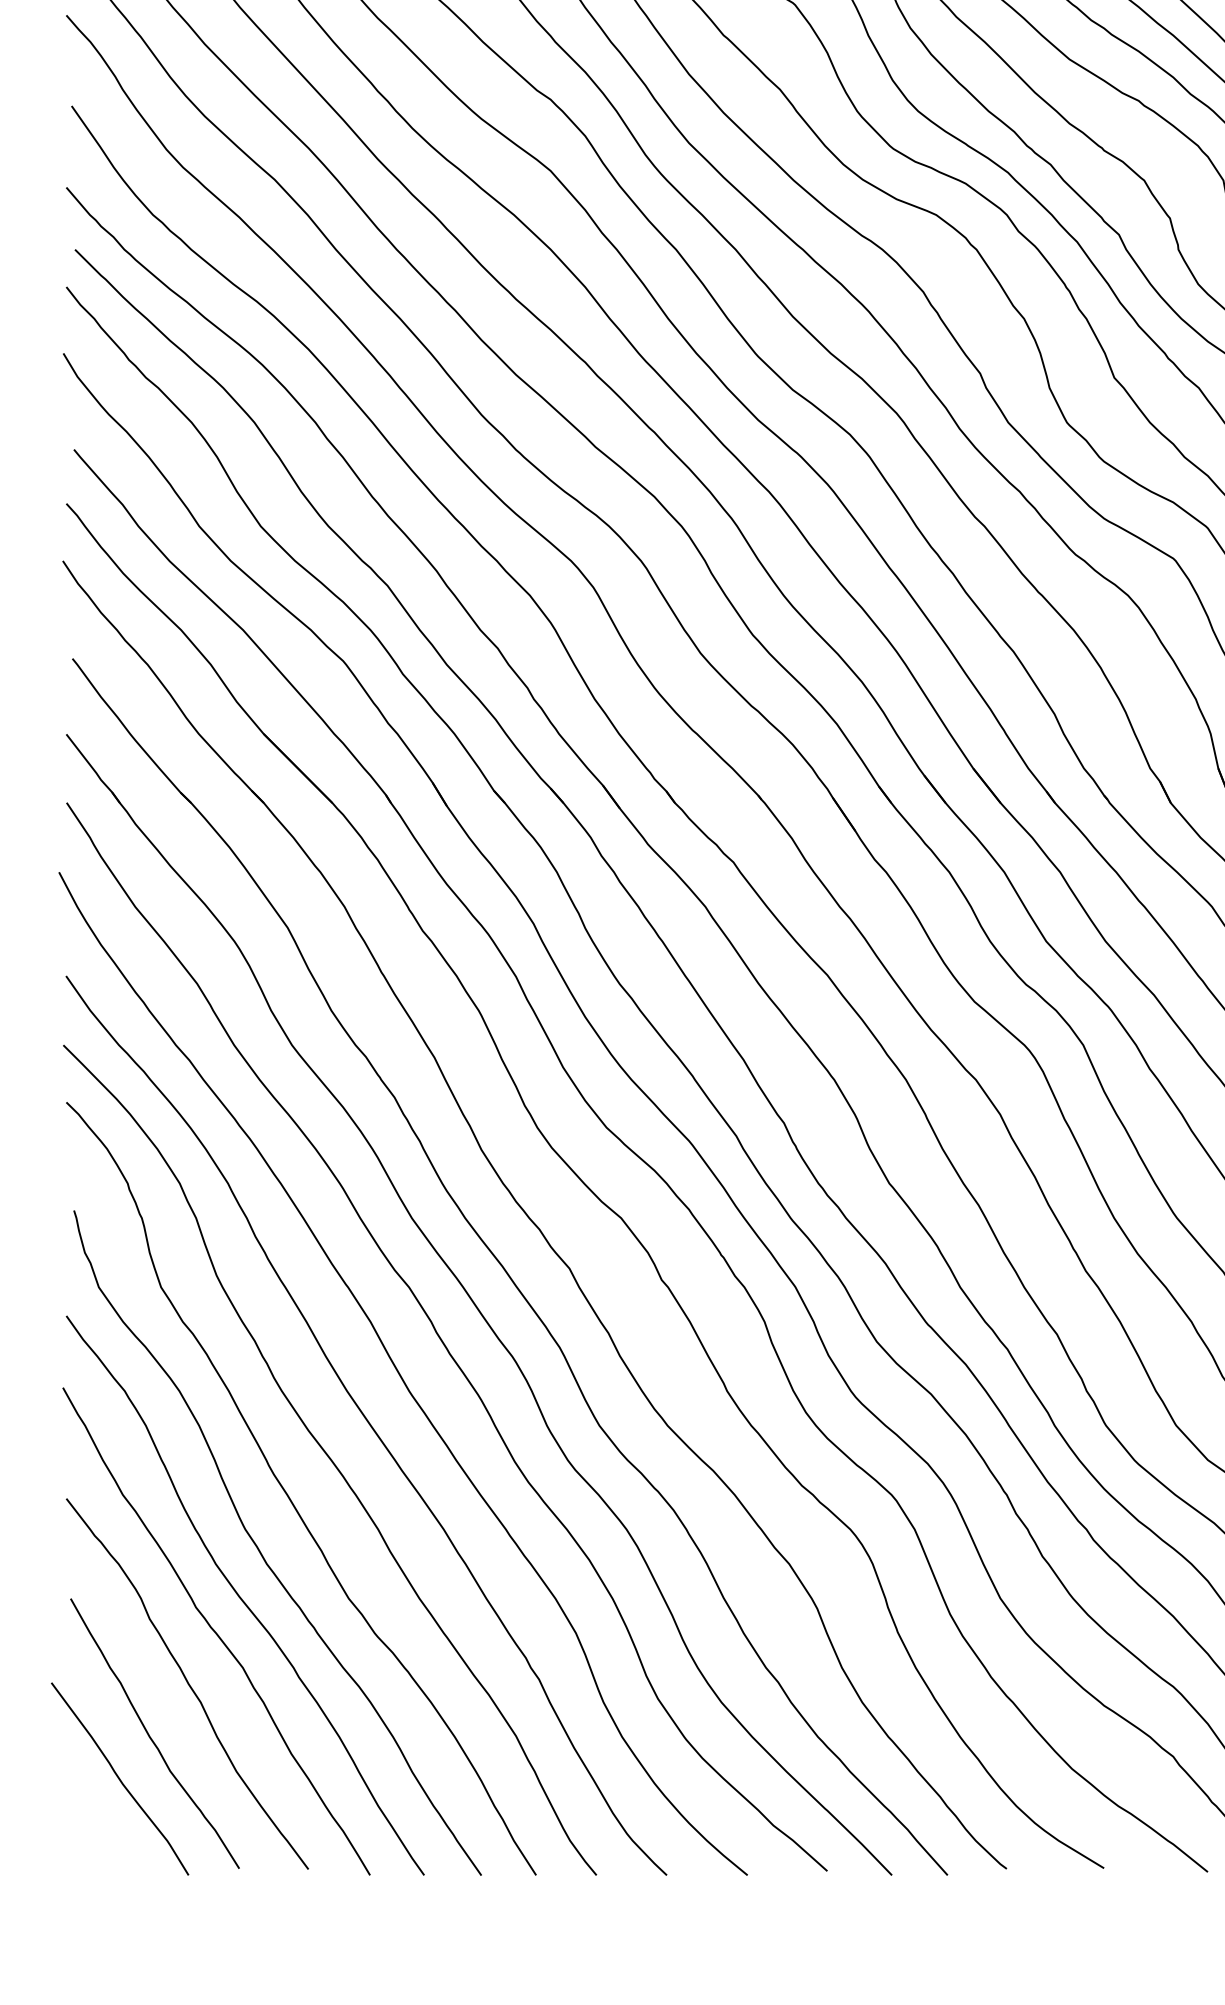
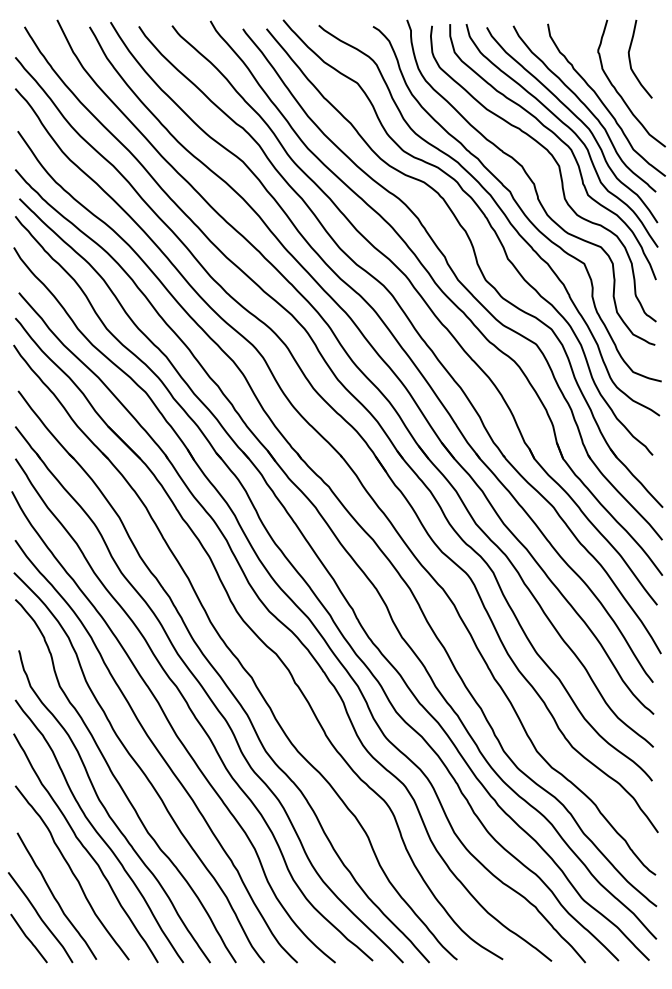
curve: (94, 1823) -> (28, 938), added

